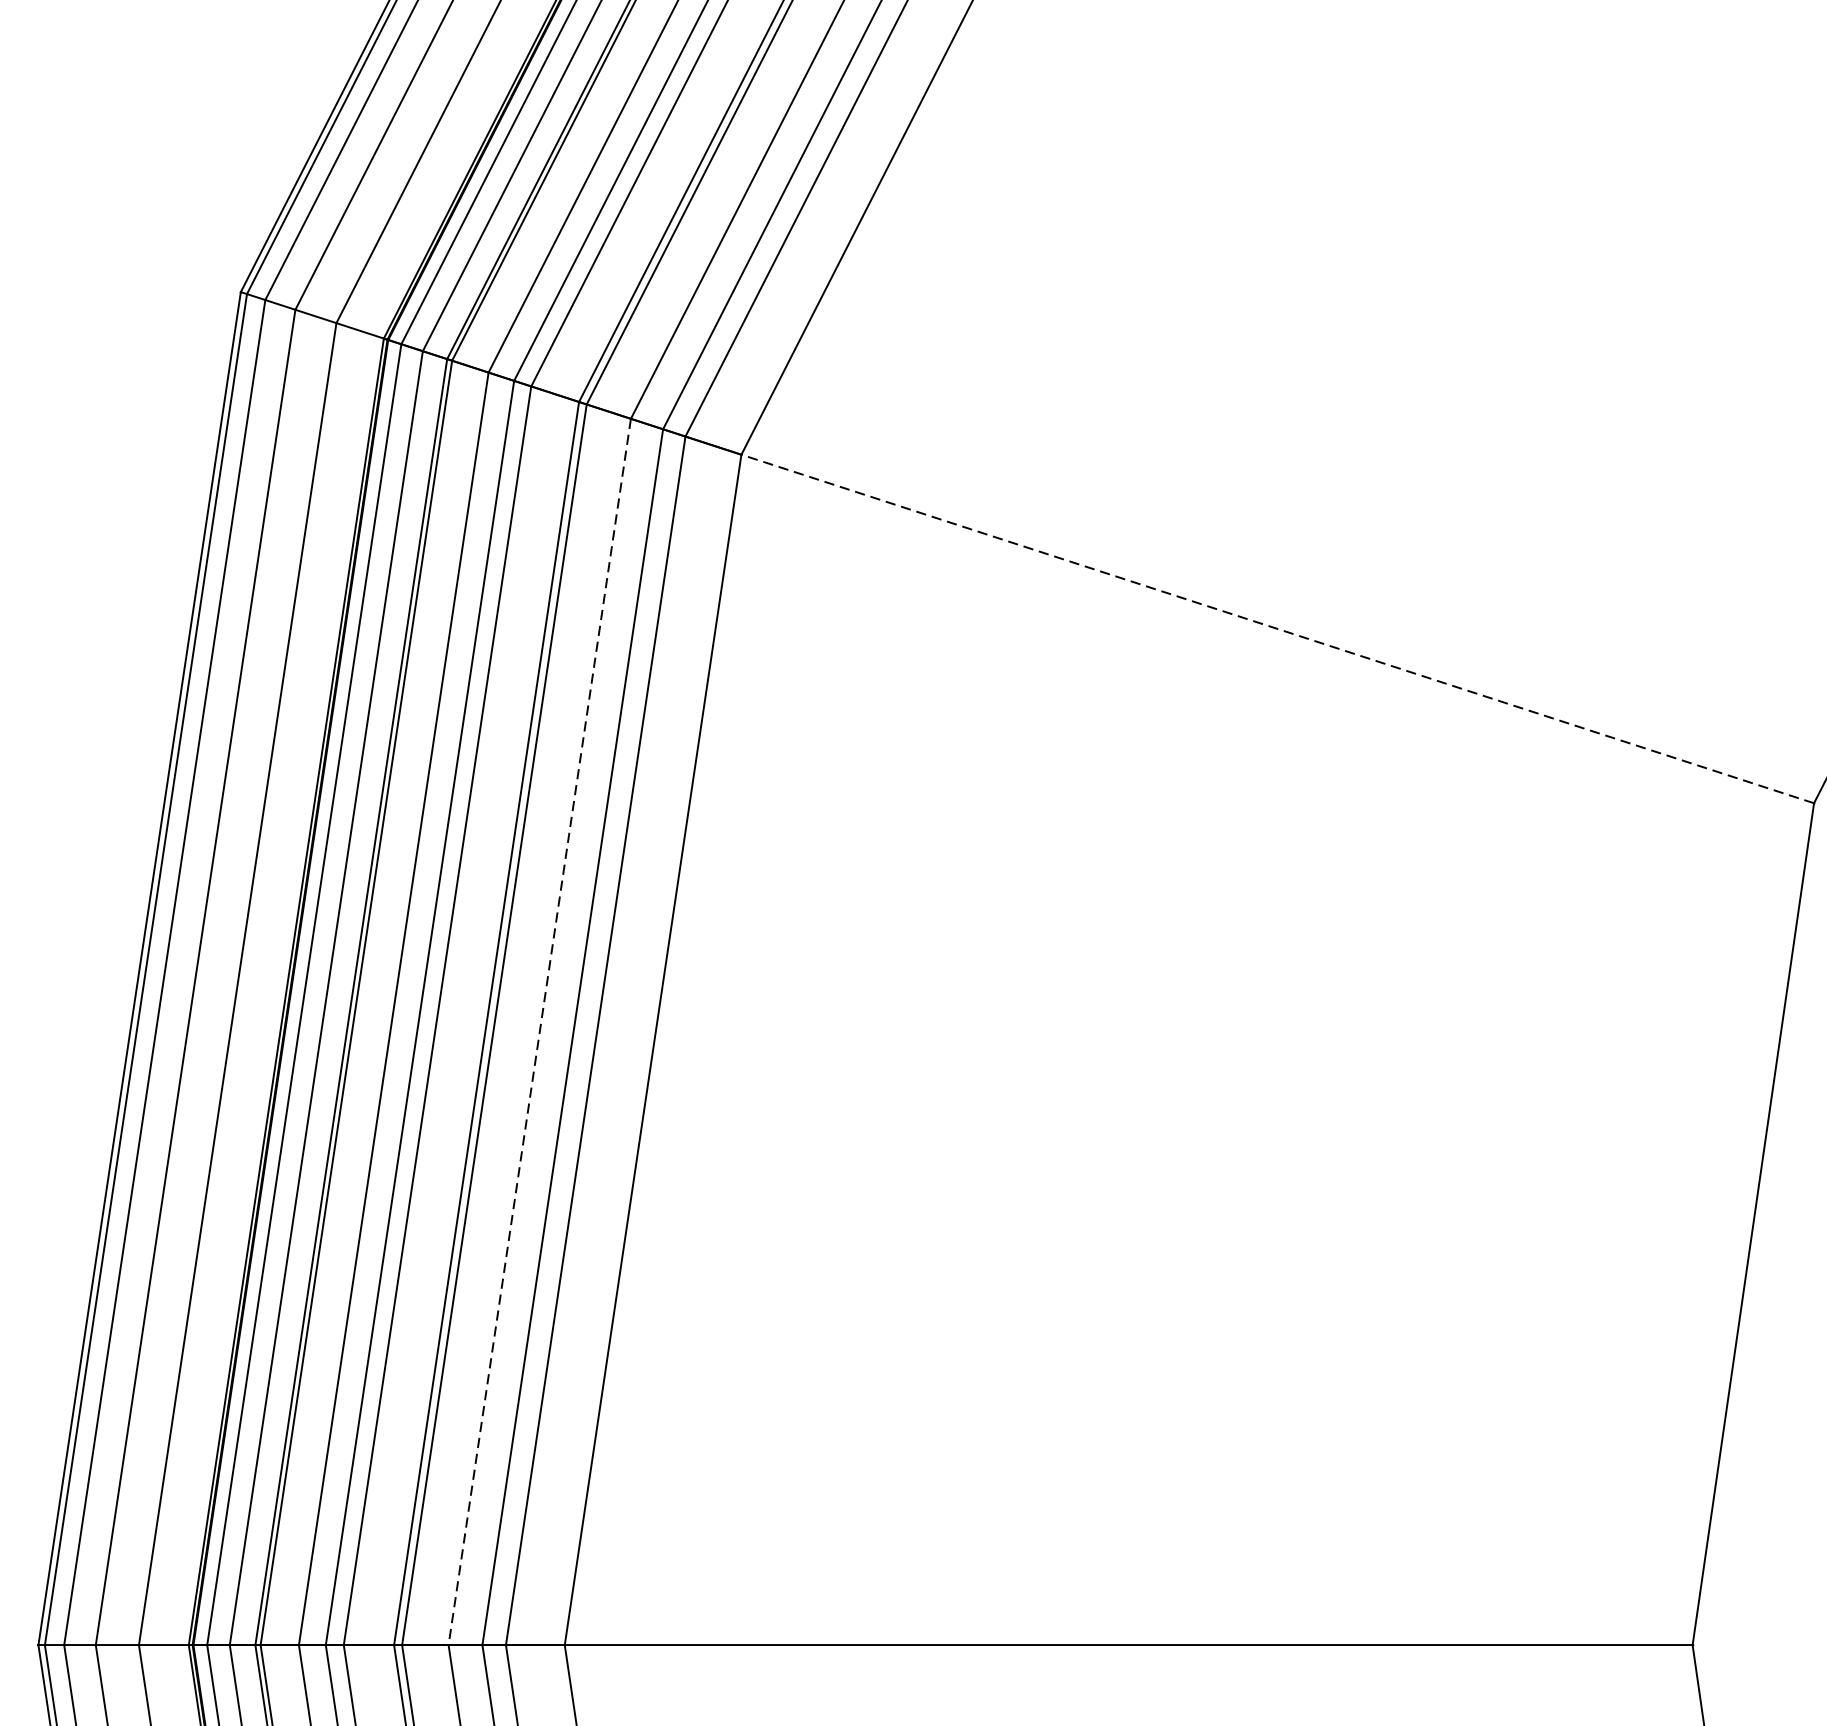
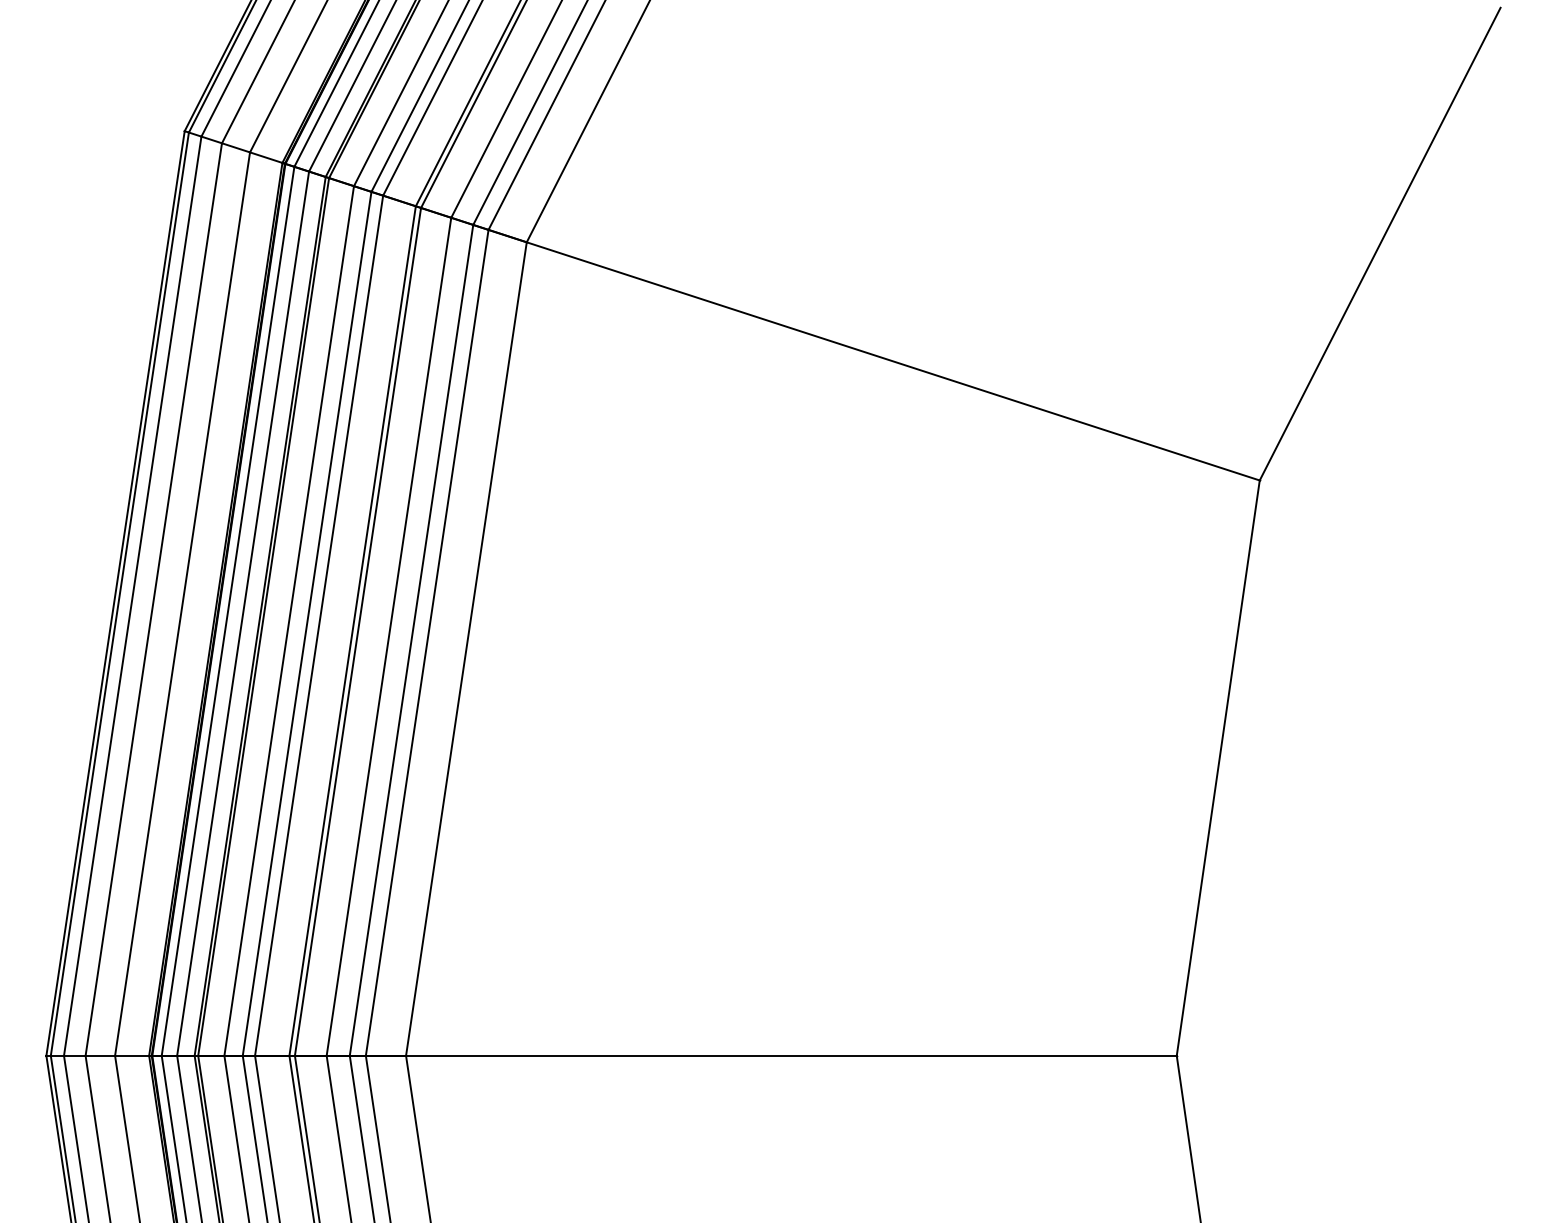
line: (1276, 629) -> (892, 361), dashed -> solid
line: (539, 1031) -> (388, 636), dashed -> solid

